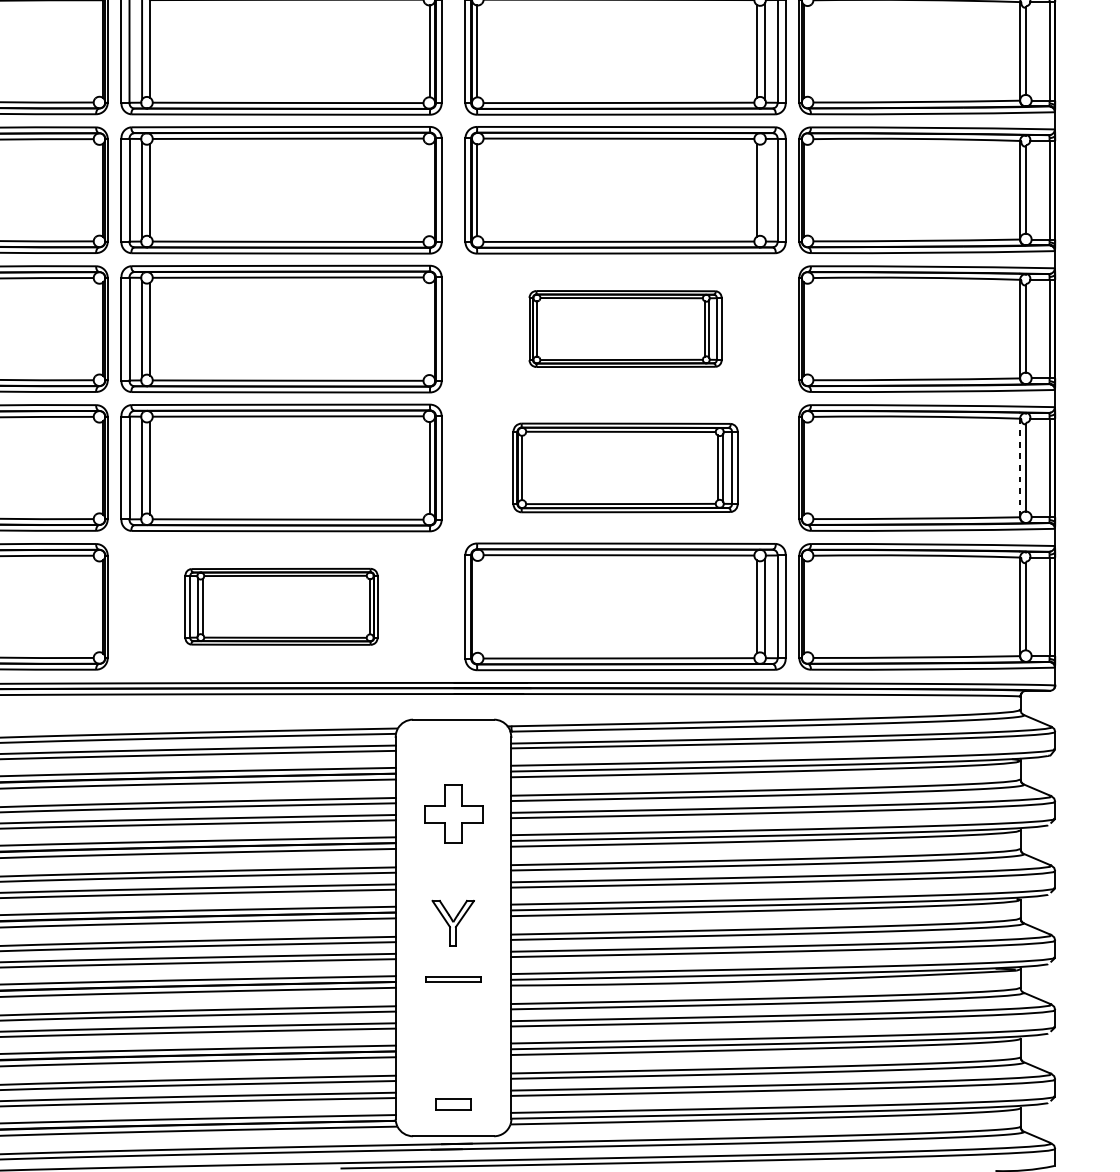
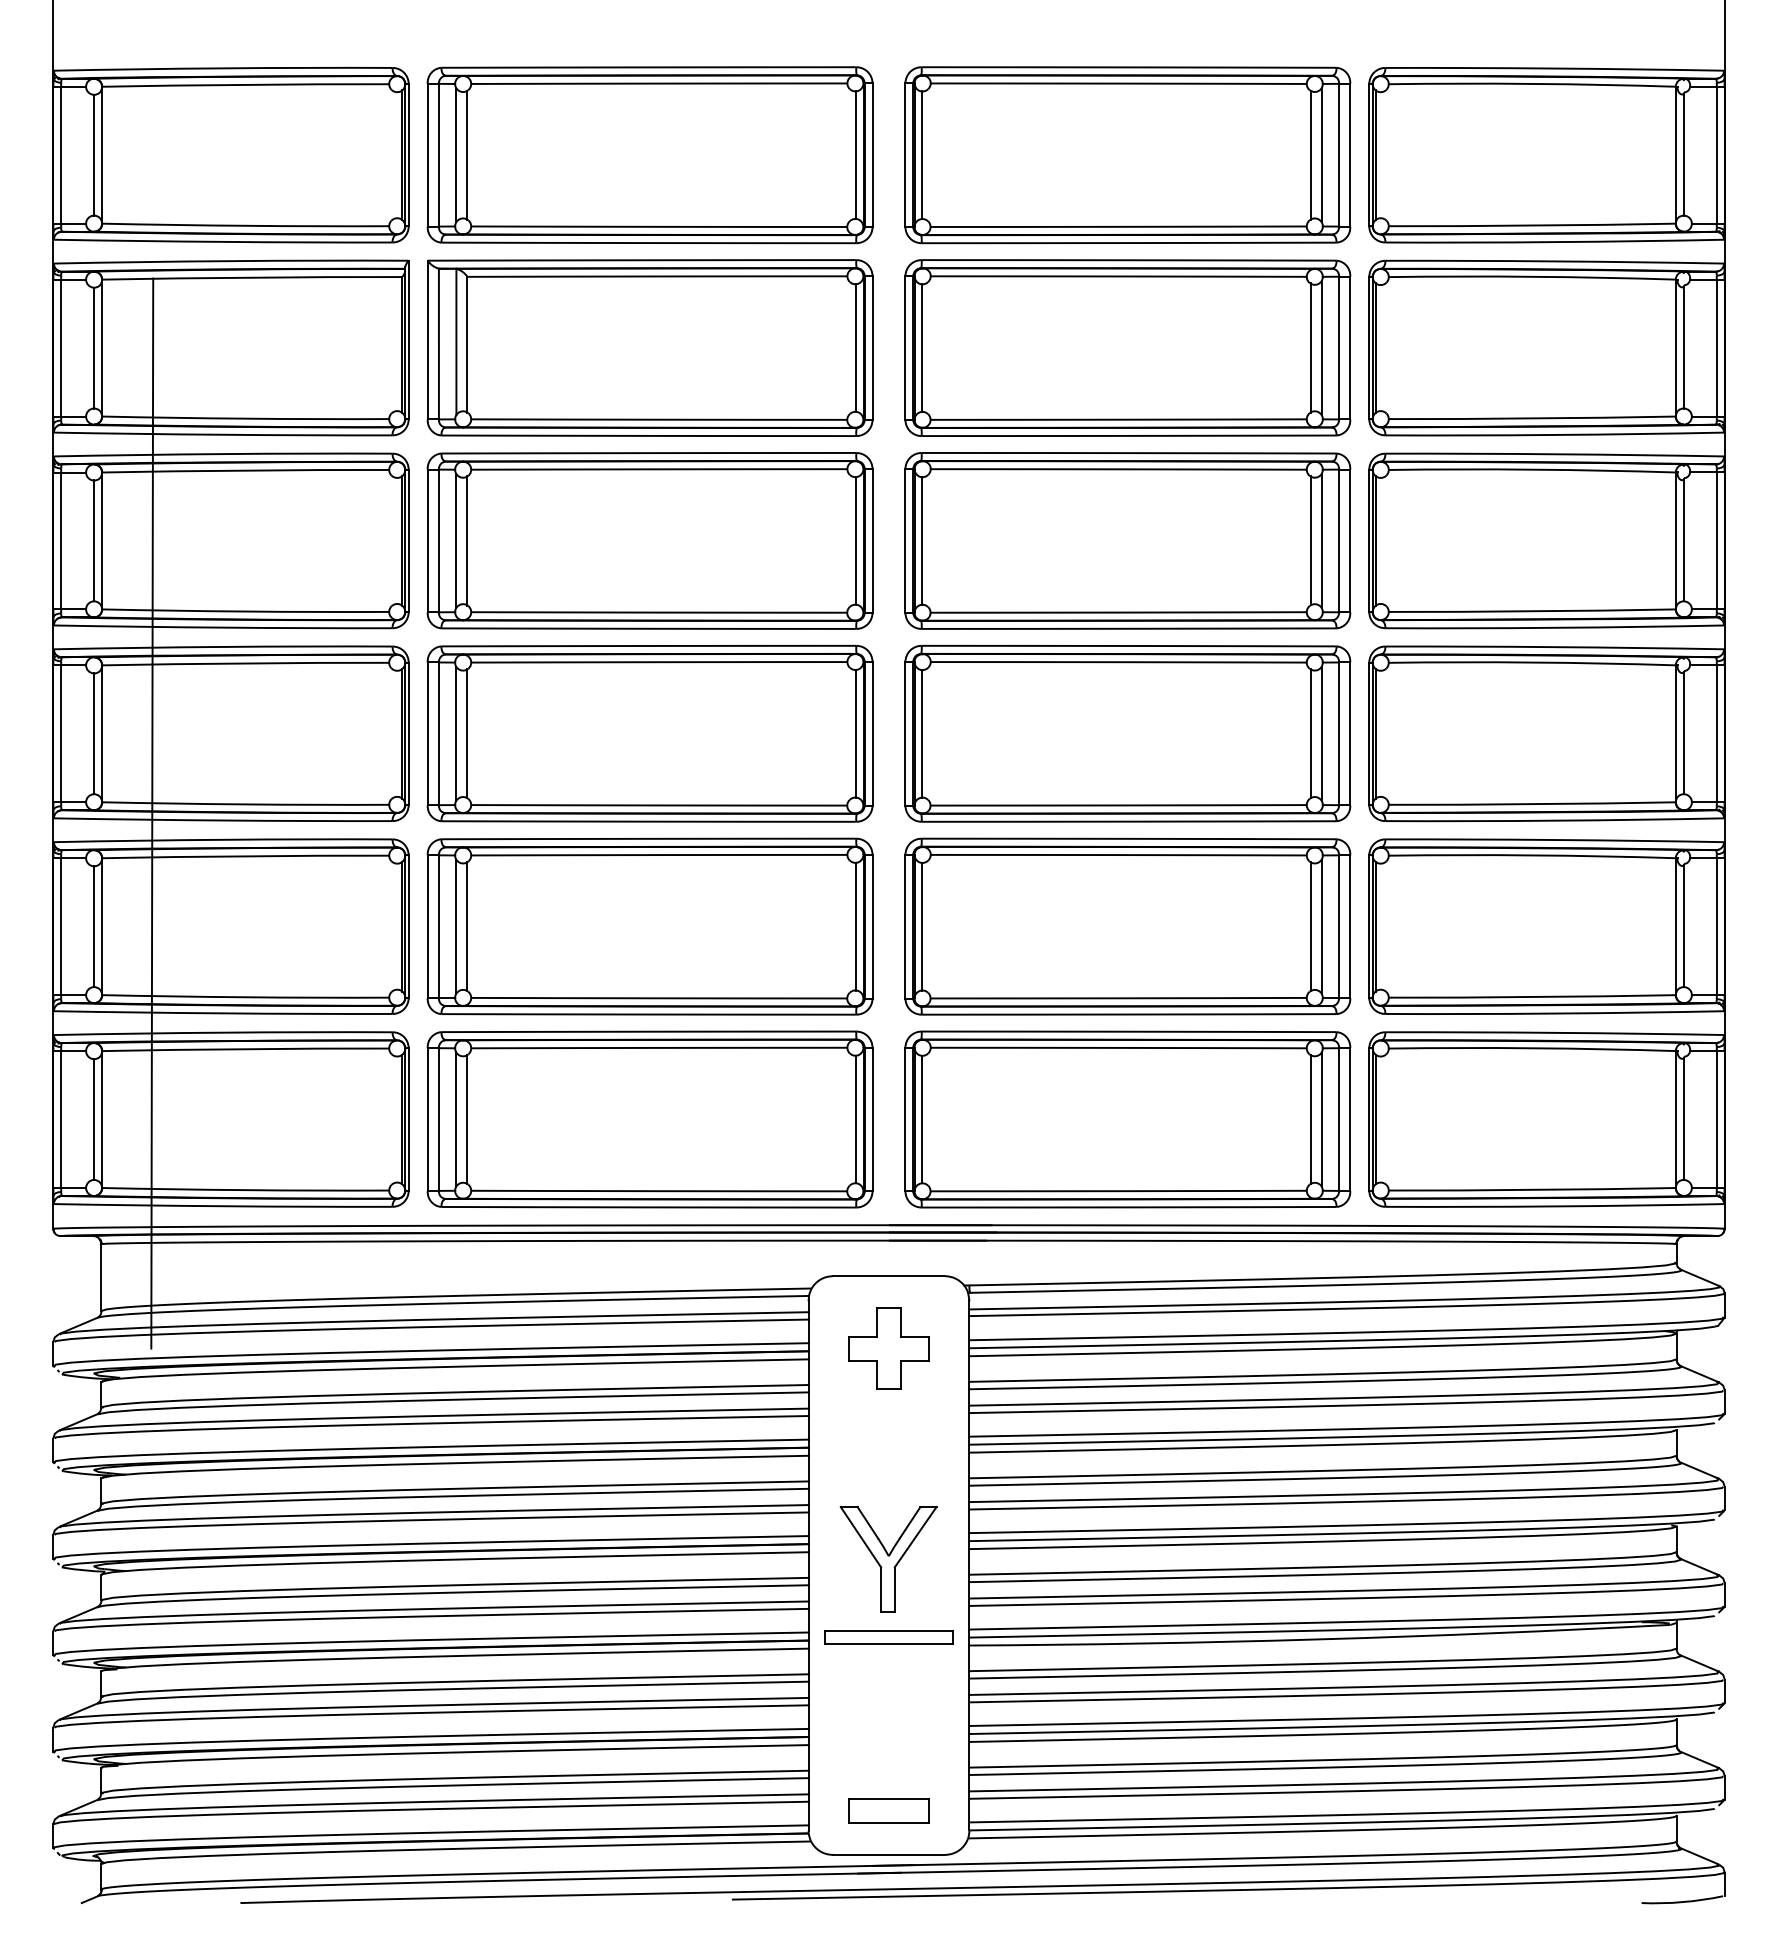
line: (429, 189) -> (855, 540), added
line: (764, 189) -> (1321, 540), added
line: (429, 328) -> (855, 733), added
part: (625, 328) -> (1127, 733), size x1.67
part: (625, 467) -> (1127, 926), size x1.43
line: (1019, 468) -> (1675, 927), dashed -> solid
part: (281, 606) -> (649, 1119), size x1.67
line: (477, 606) -> (922, 1119), added
part: (453, 814) -> (888, 1348), moved
part: (453, 923) -> (888, 1559), size x1.67
part: (453, 979) -> (888, 1637), size x1.67
part: (453, 1104) -> (888, 1810), size x1.67

